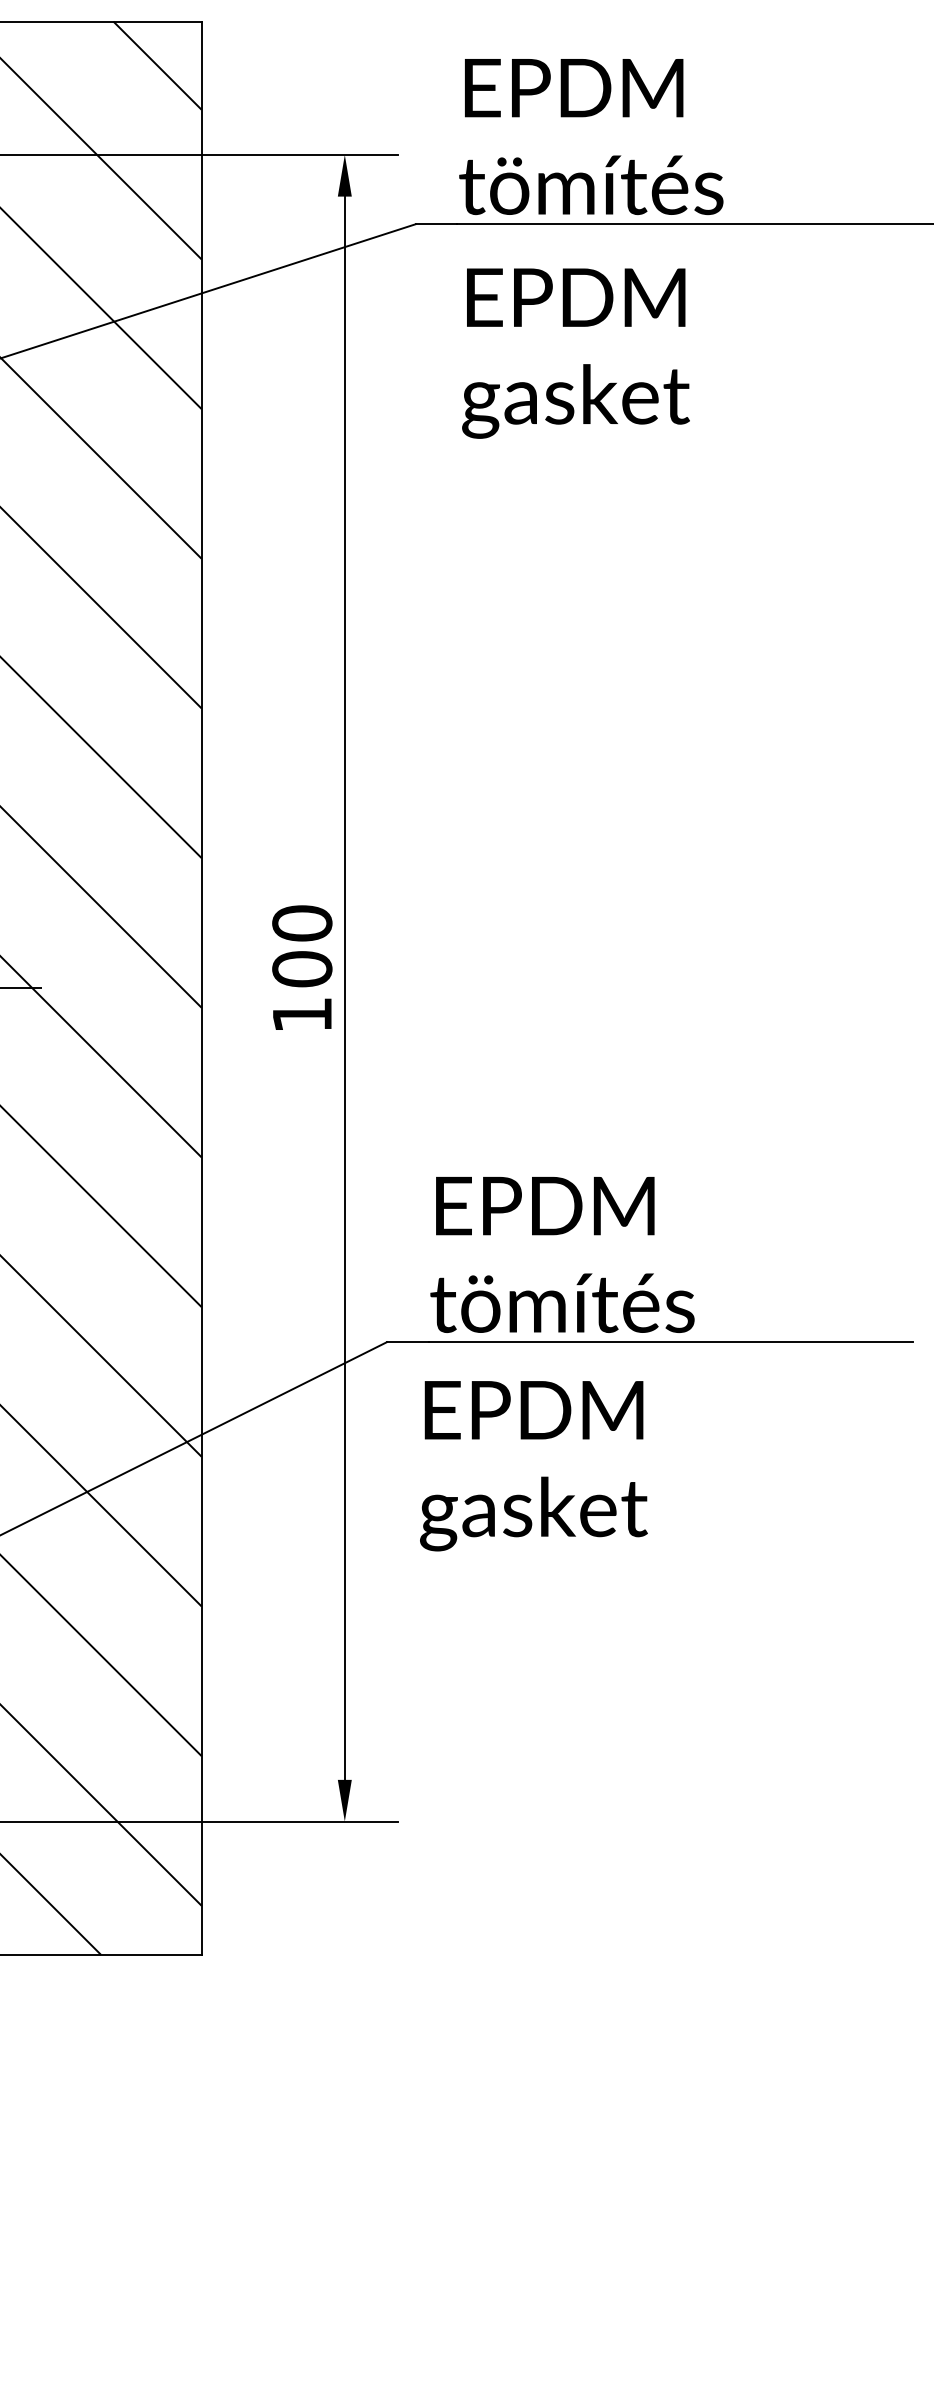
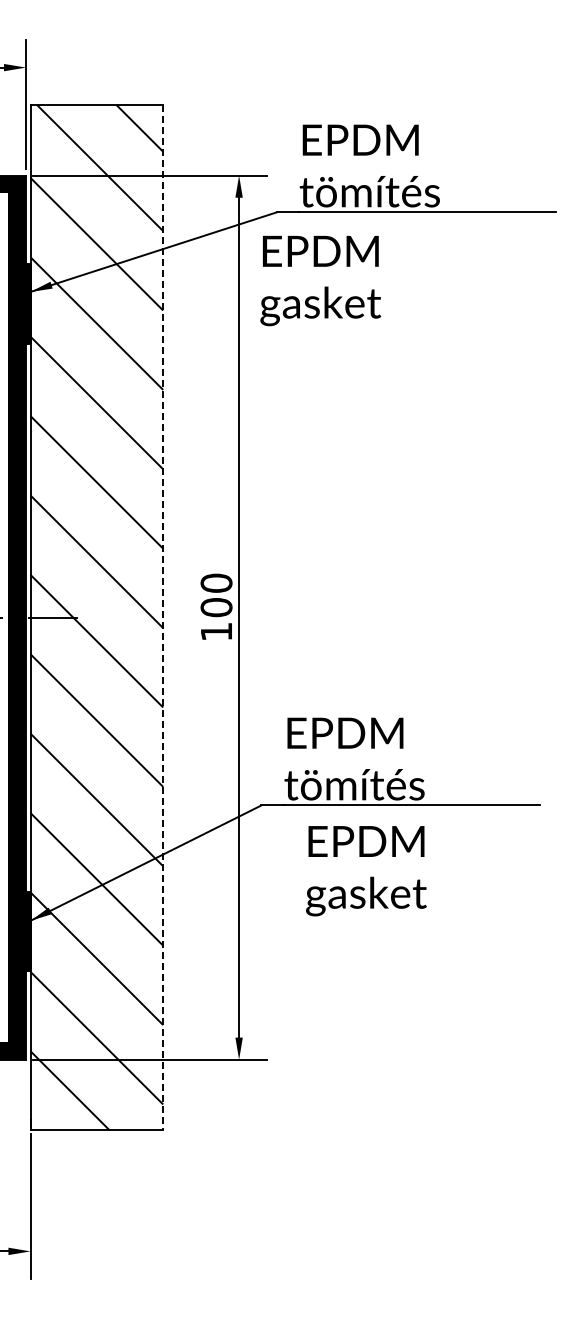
text: (575, 352) -> (320, 280), moved
line: (202, 987) -> (163, 617), solid -> dashed
text: (534, 1466) -> (366, 871), moved

